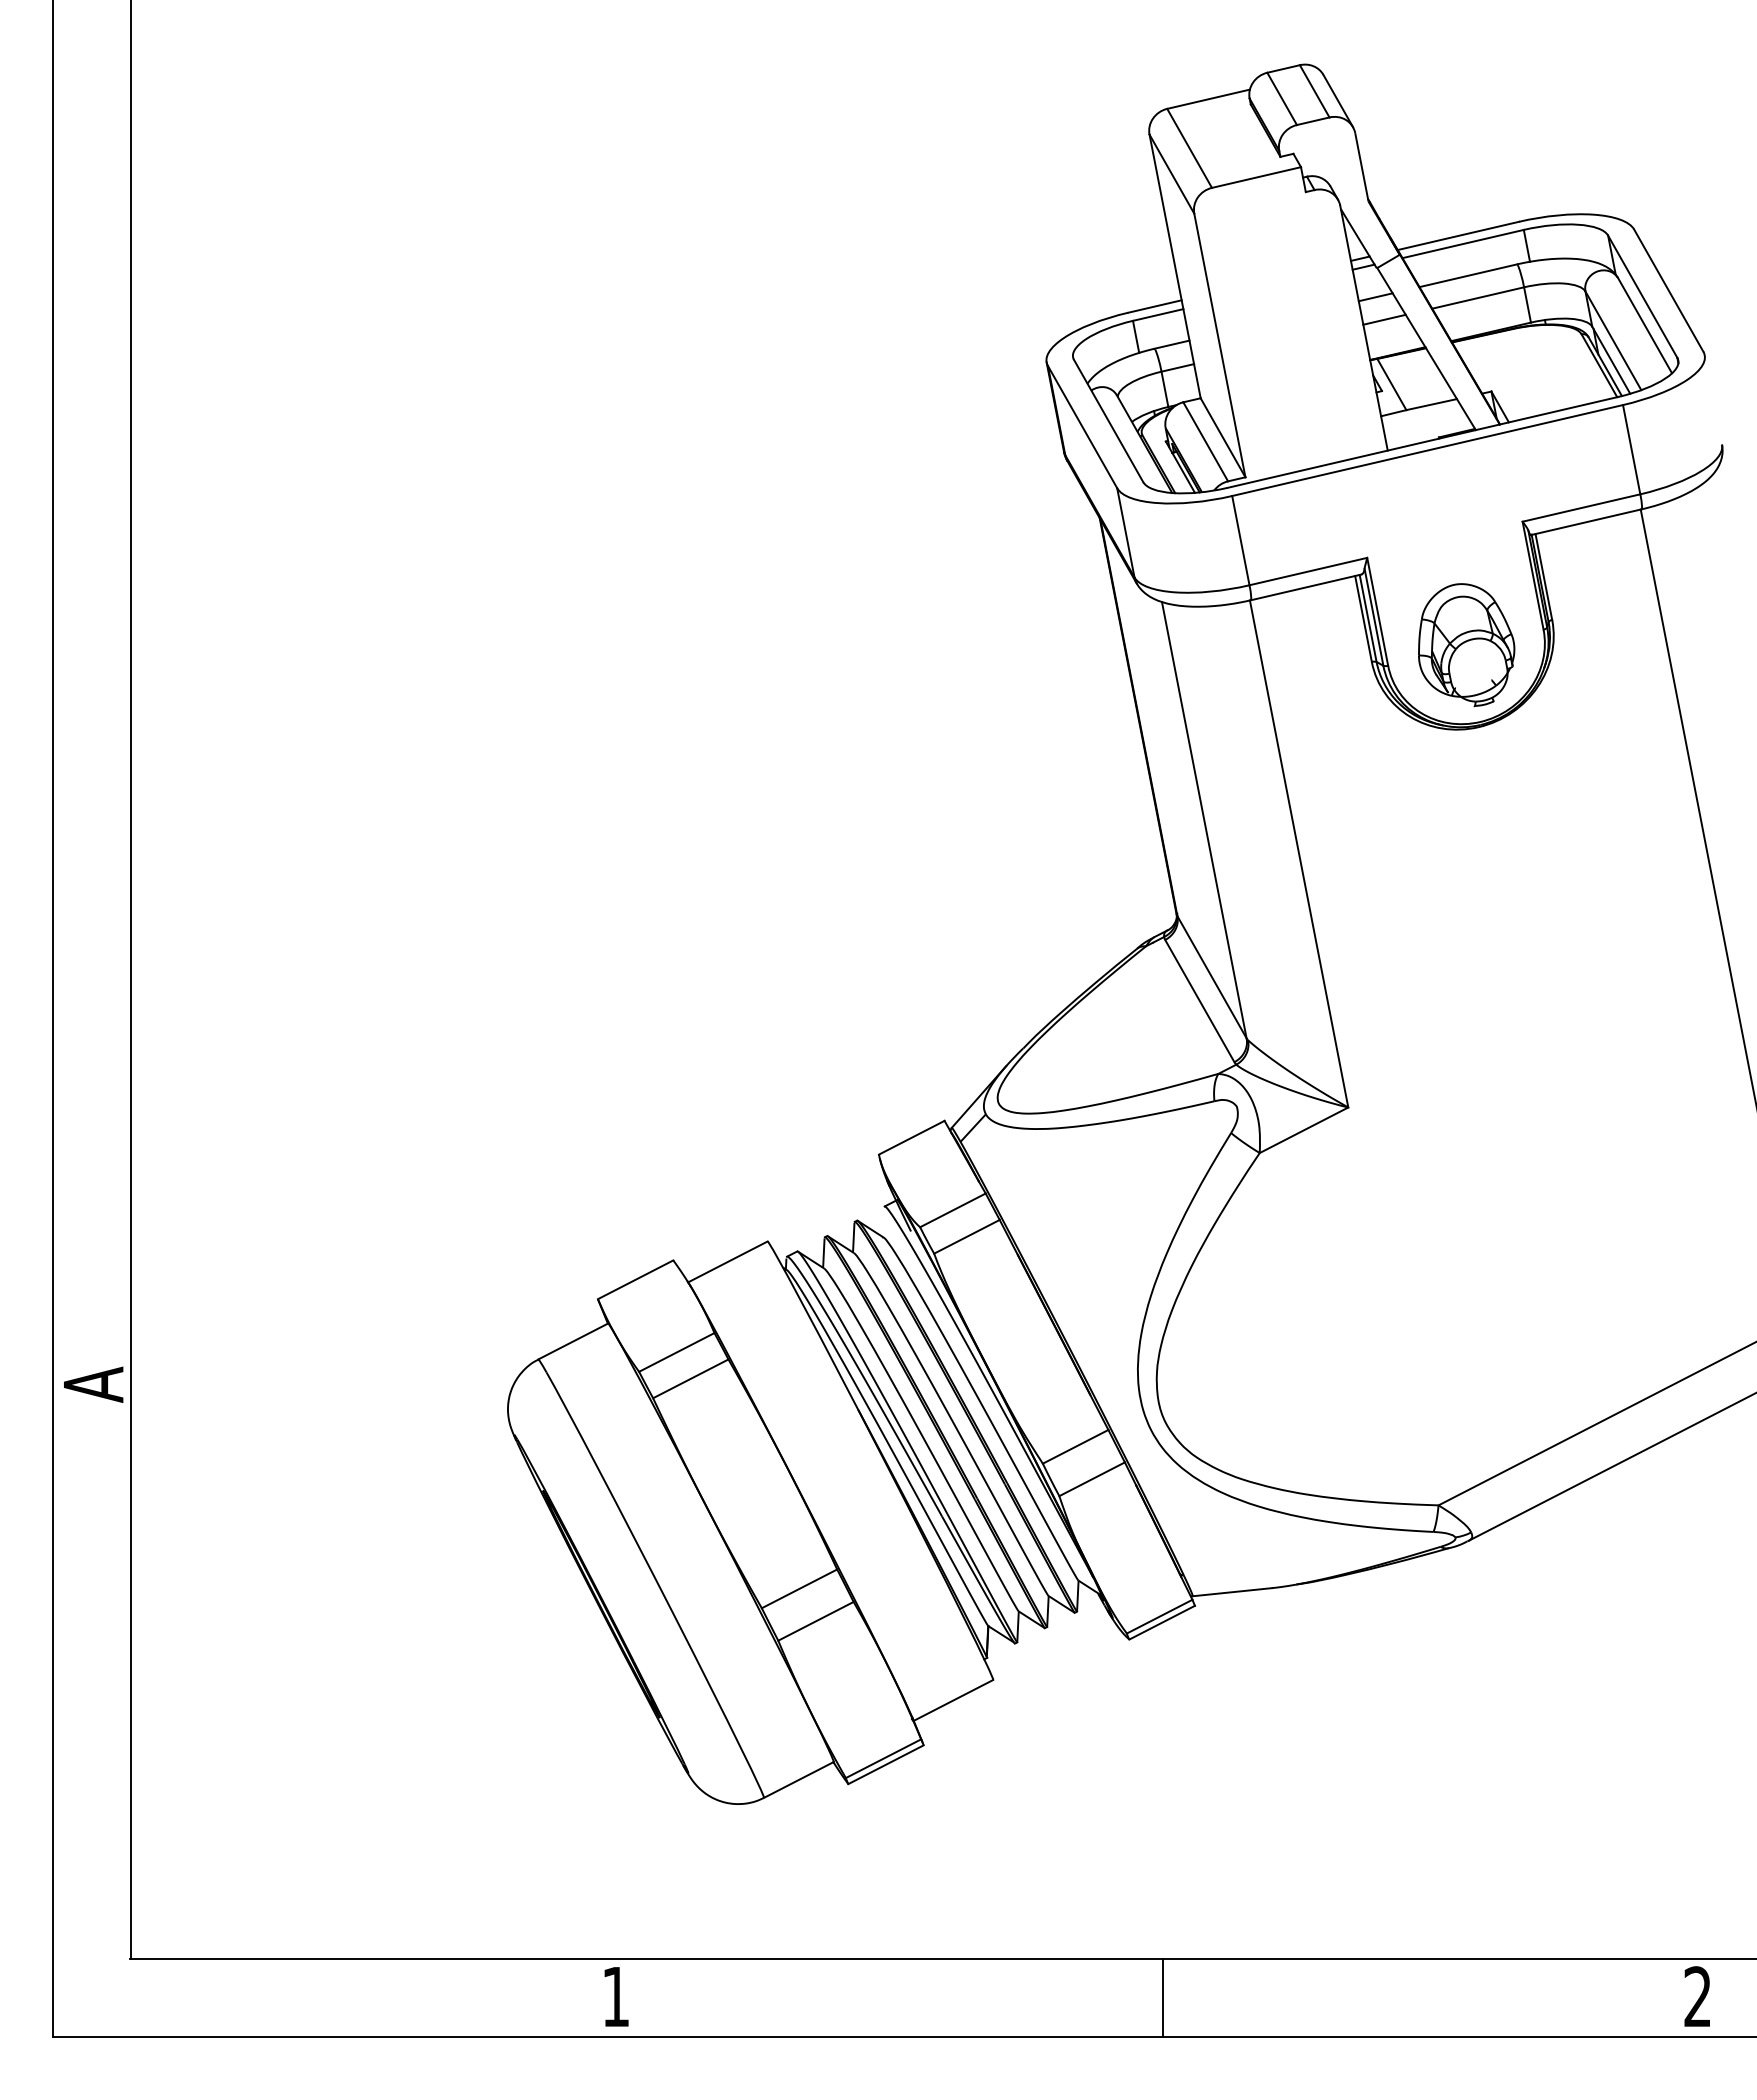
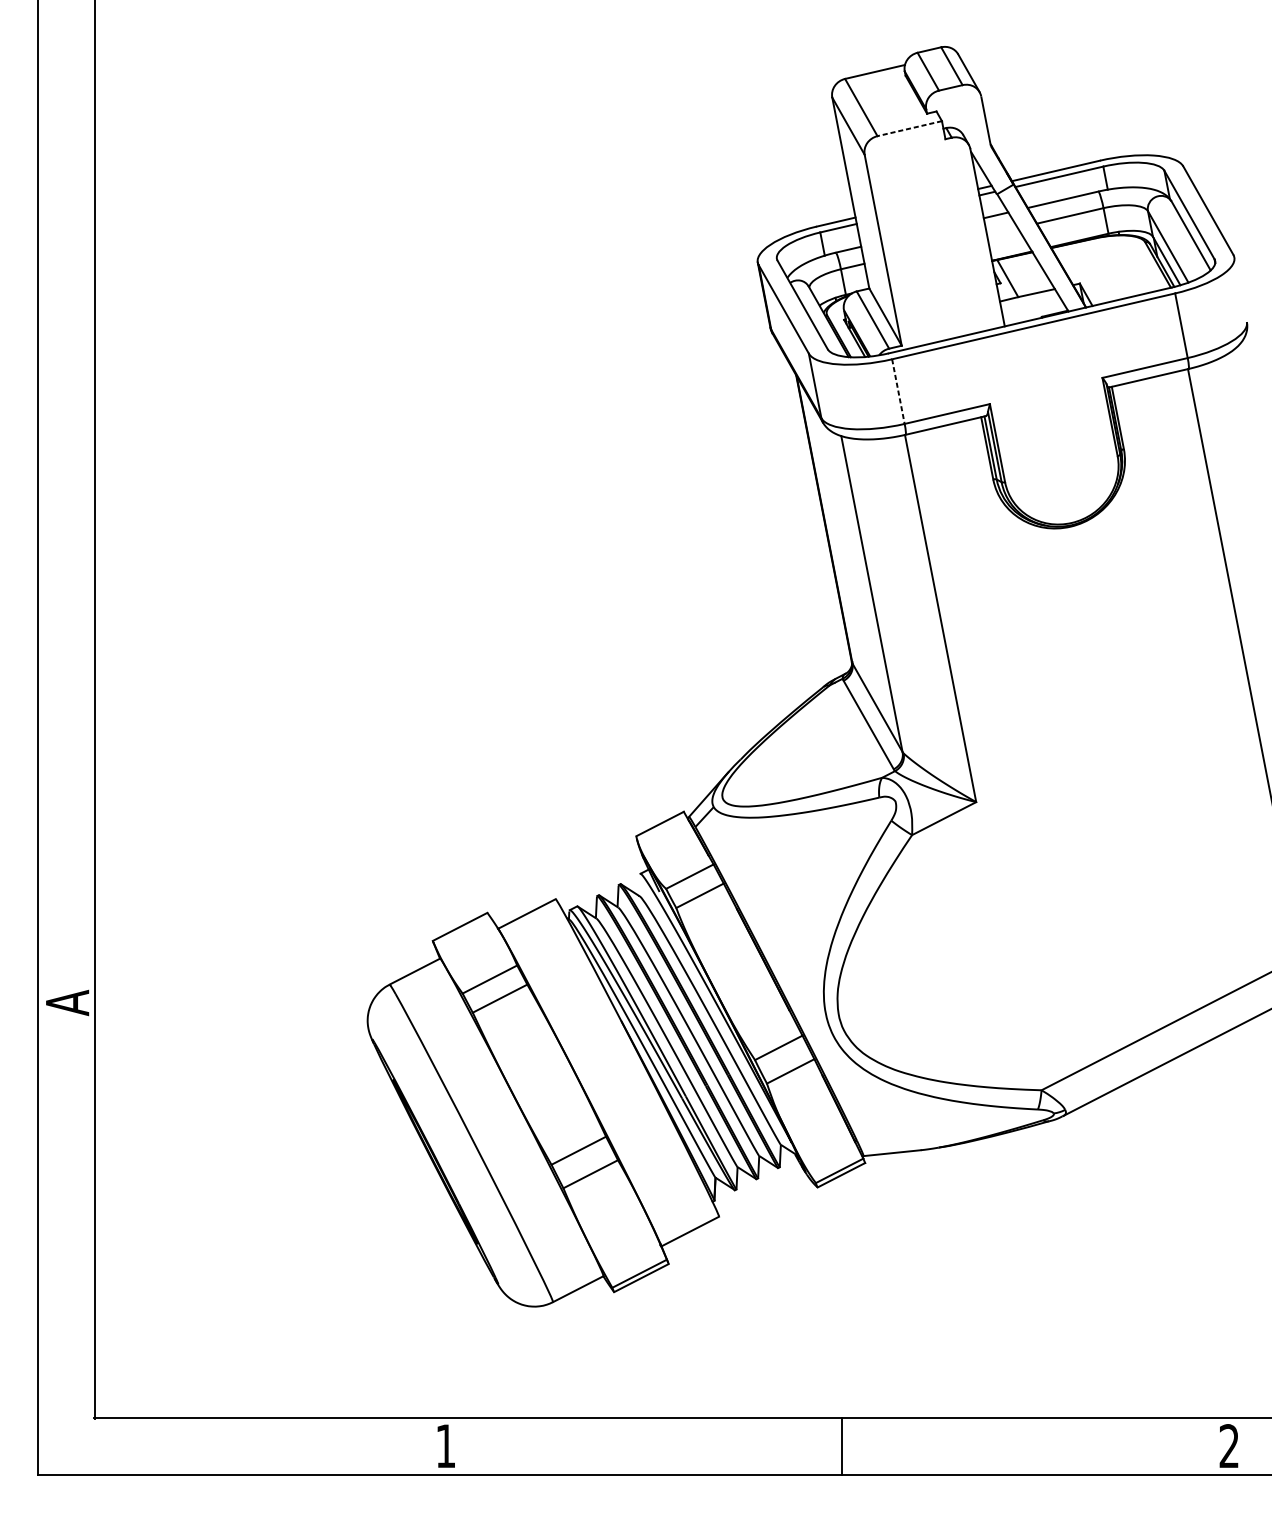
line: (1256, 177) -> (909, 128), solid -> dashed
line: (1384, 319) -> (1002, 231), removed
line: (1240, 541) -> (898, 392), solid -> dashed
part: (1466, 645) -> (1061, 467), removed

